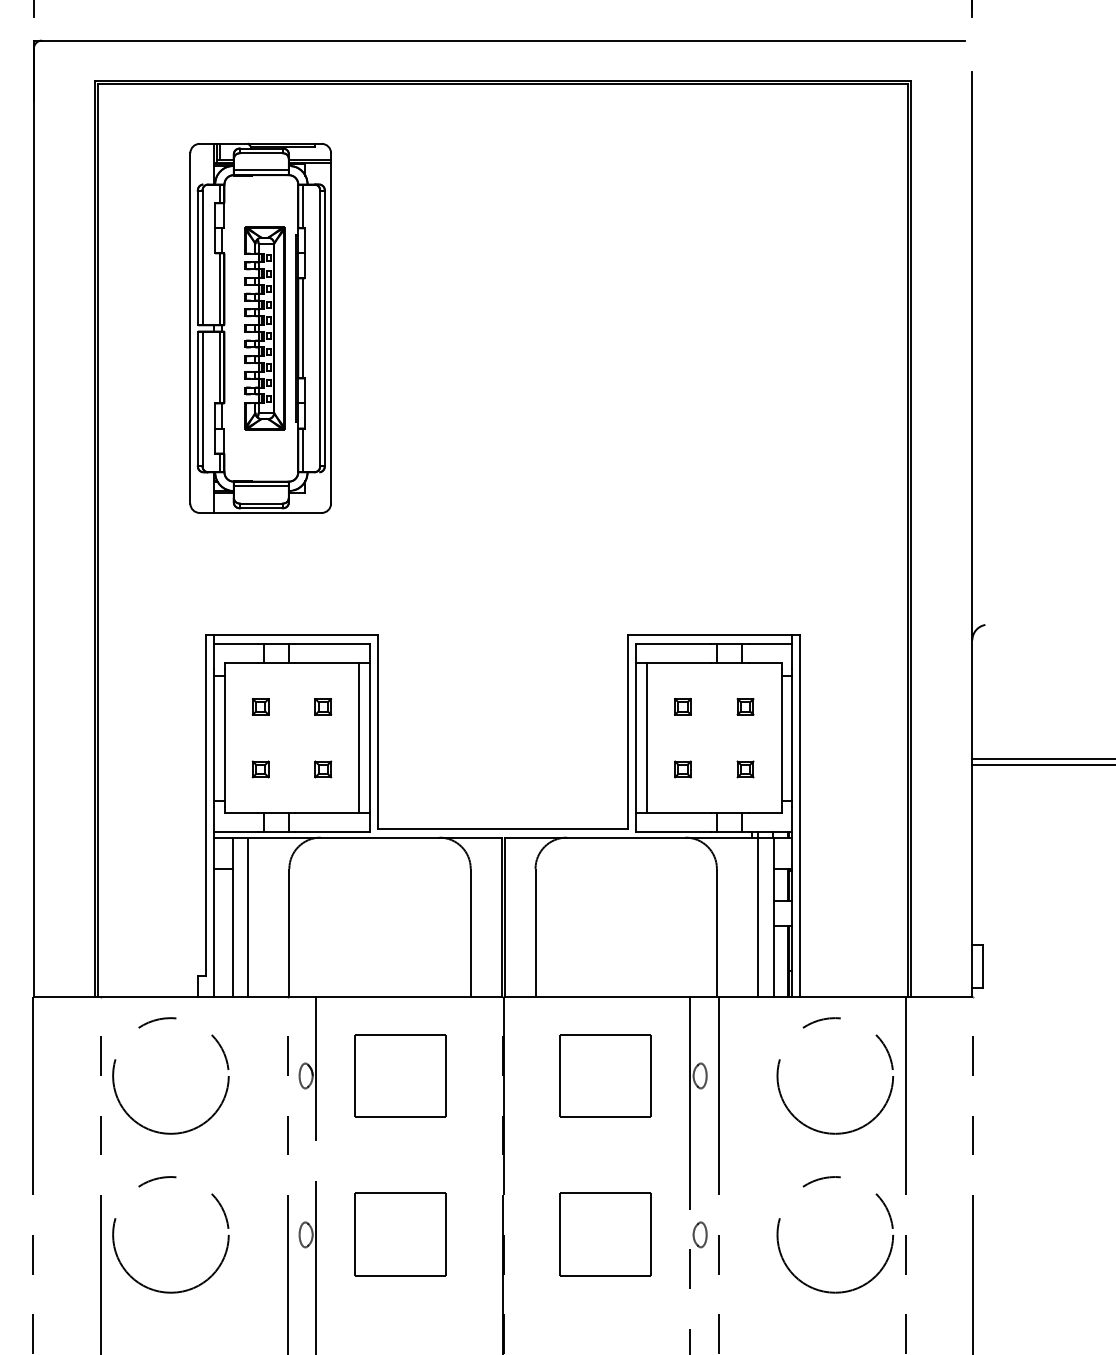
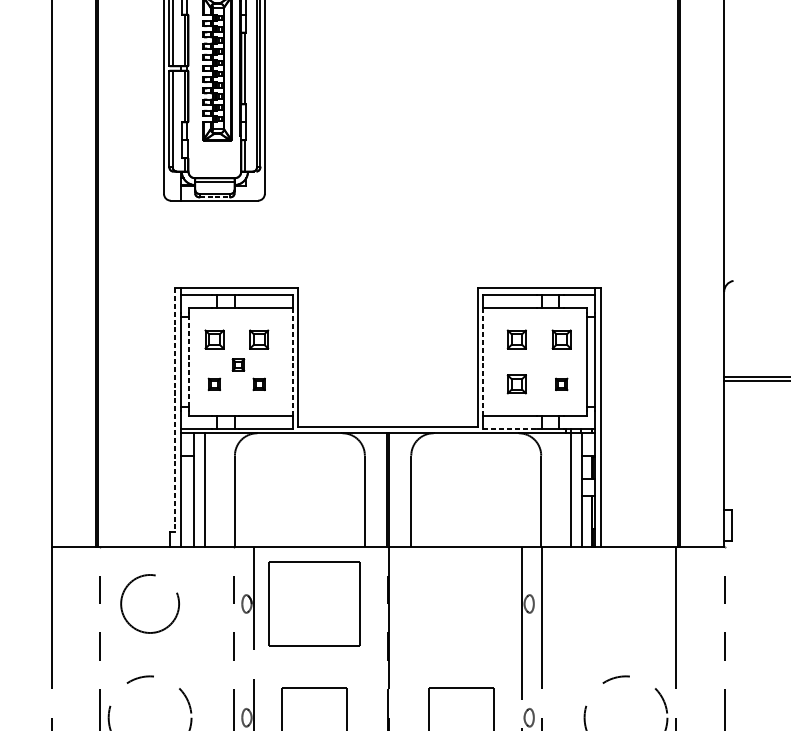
line: (261, 508) -> (214, 197), solid -> dashed
part: (260, 706) -> (214, 339), size x1.6
part: (323, 706) -> (259, 339), size x1.6
part: (682, 706) -> (516, 339), size x1.6
part: (745, 706) -> (561, 339), size x1.6
line: (370, 737) -> (293, 361), solid -> dashed
line: (224, 738) -> (188, 362), solid -> dashed
line: (359, 738) -> (285, 362), removed
line: (636, 738) -> (483, 362), solid -> dashed
line: (647, 738) -> (491, 362), removed
part: (294, 742) -> (238, 365), added
part: (682, 769) -> (516, 384), size x1.6
line: (205, 805) -> (174, 410), solid -> dashed
line: (673, 832) -> (510, 429), solid -> dashed
circle: (170, 1075) -> (149, 603), size x0.7
part: (400, 1075) -> (314, 603), size x1.4
part: (605, 1075) -> (461, 603), removed
circle: (835, 1075) -> (626, 603), removed

